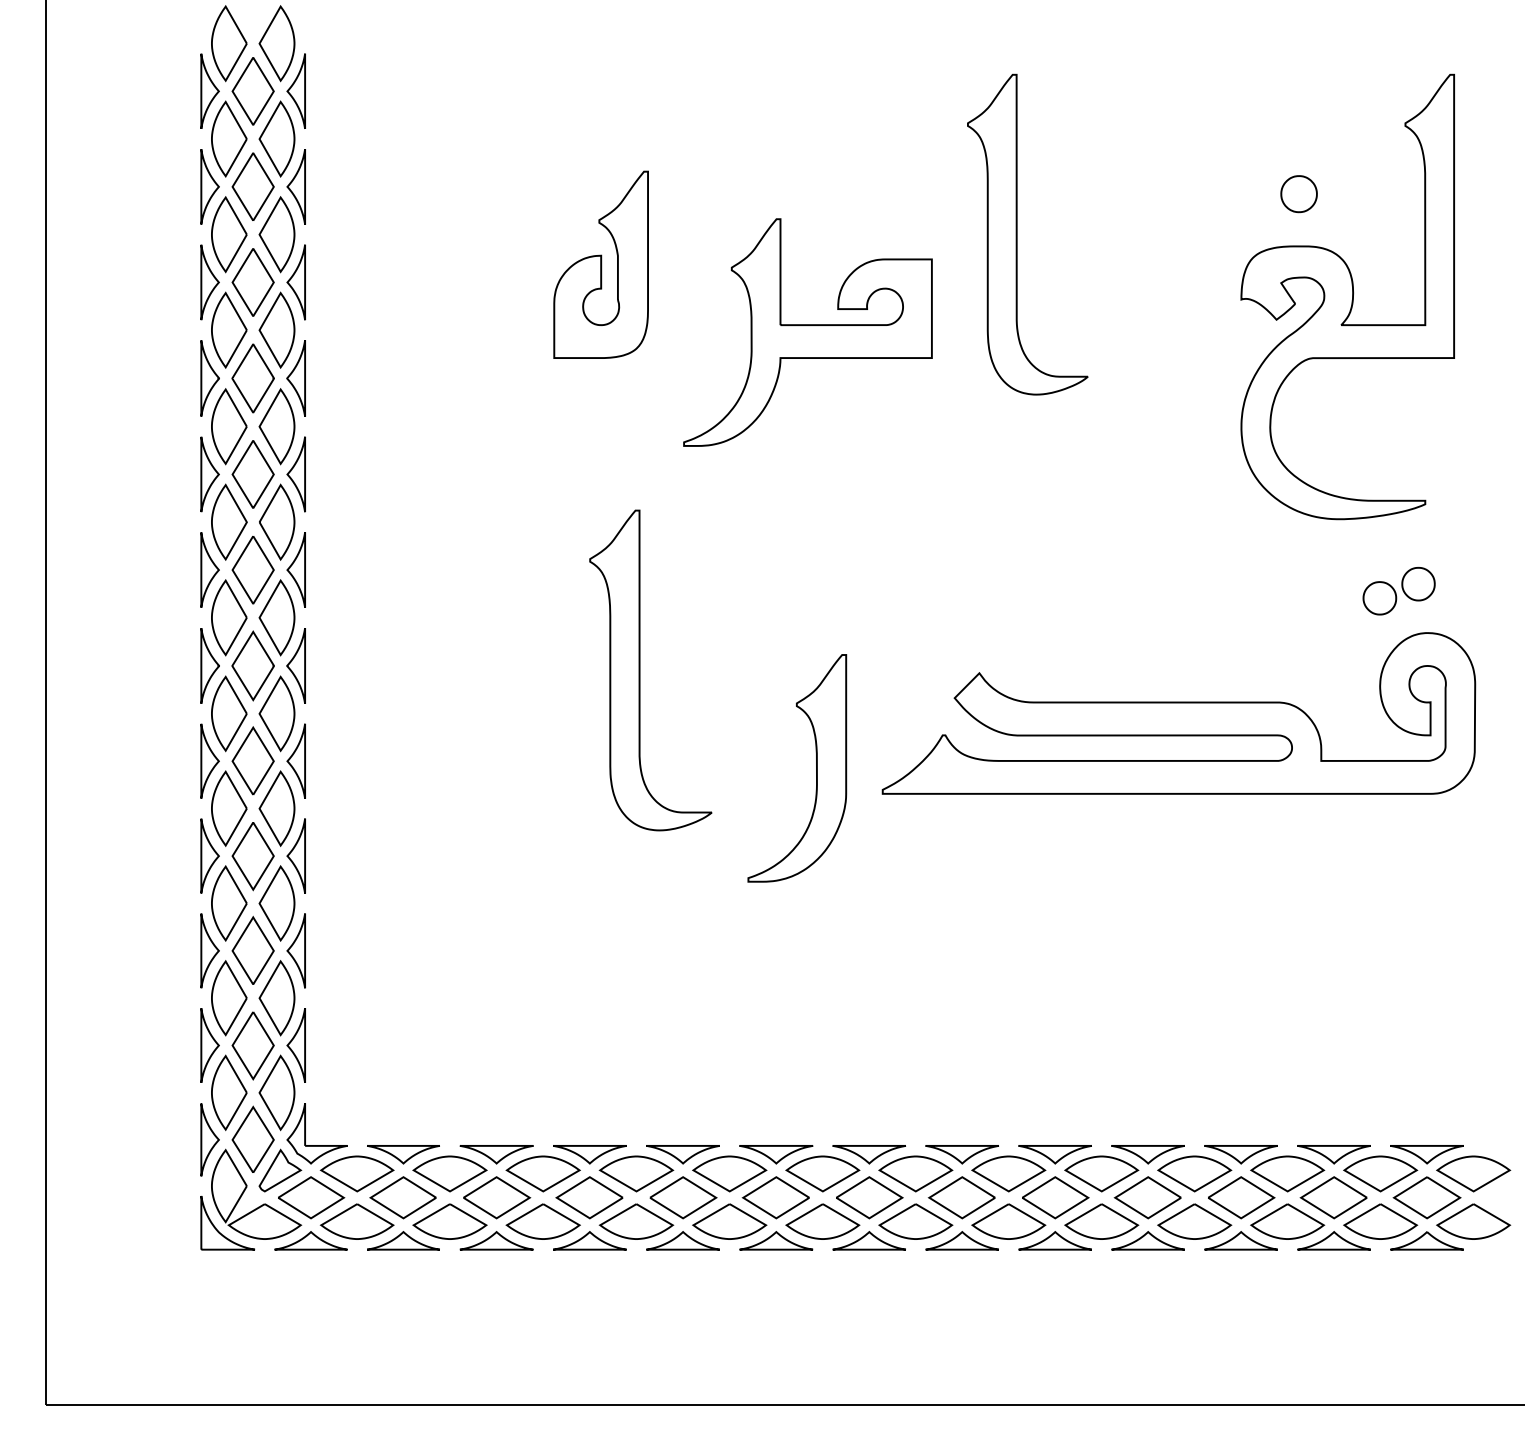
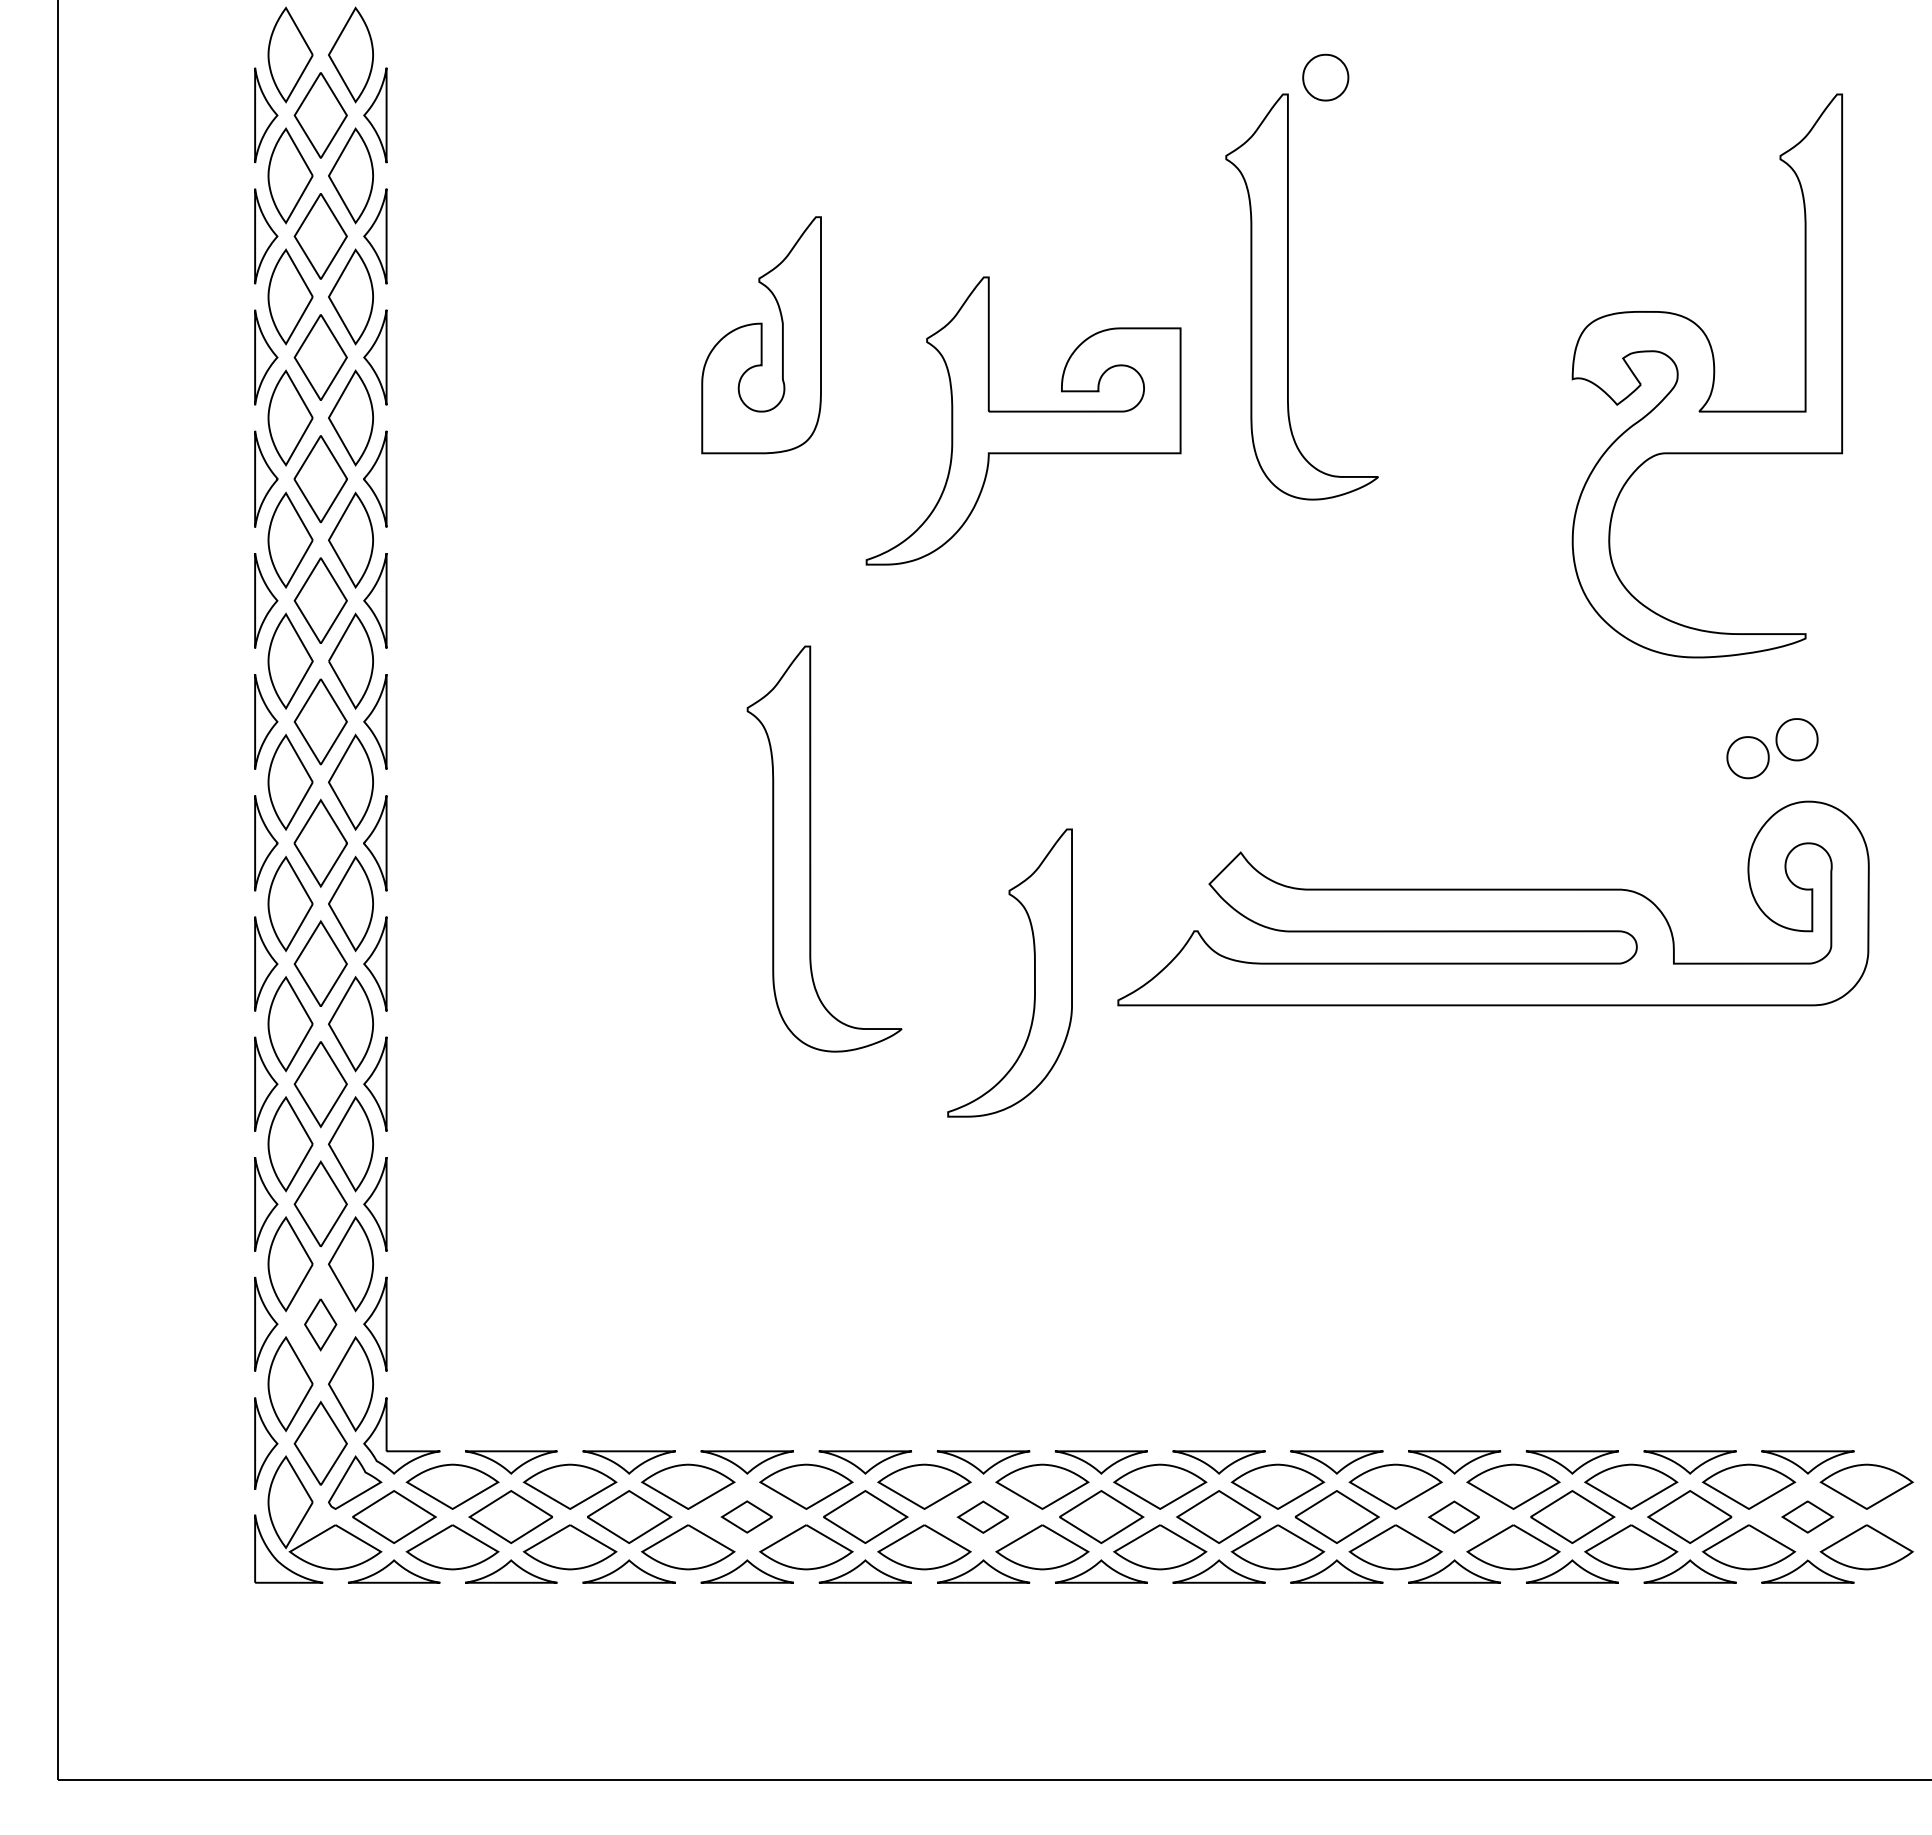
part: (1298, 194) -> (1325, 77), moved
part: (252, 1045) -> (320, 1324), size x0.6
part: (589, 1197) -> (746, 1516), size x0.6
part: (1426, 1197) -> (1807, 1516), size x0.6
part: (775, 1198) -> (982, 1517), size x0.6
part: (1147, 1198) -> (1453, 1517), size x0.6

